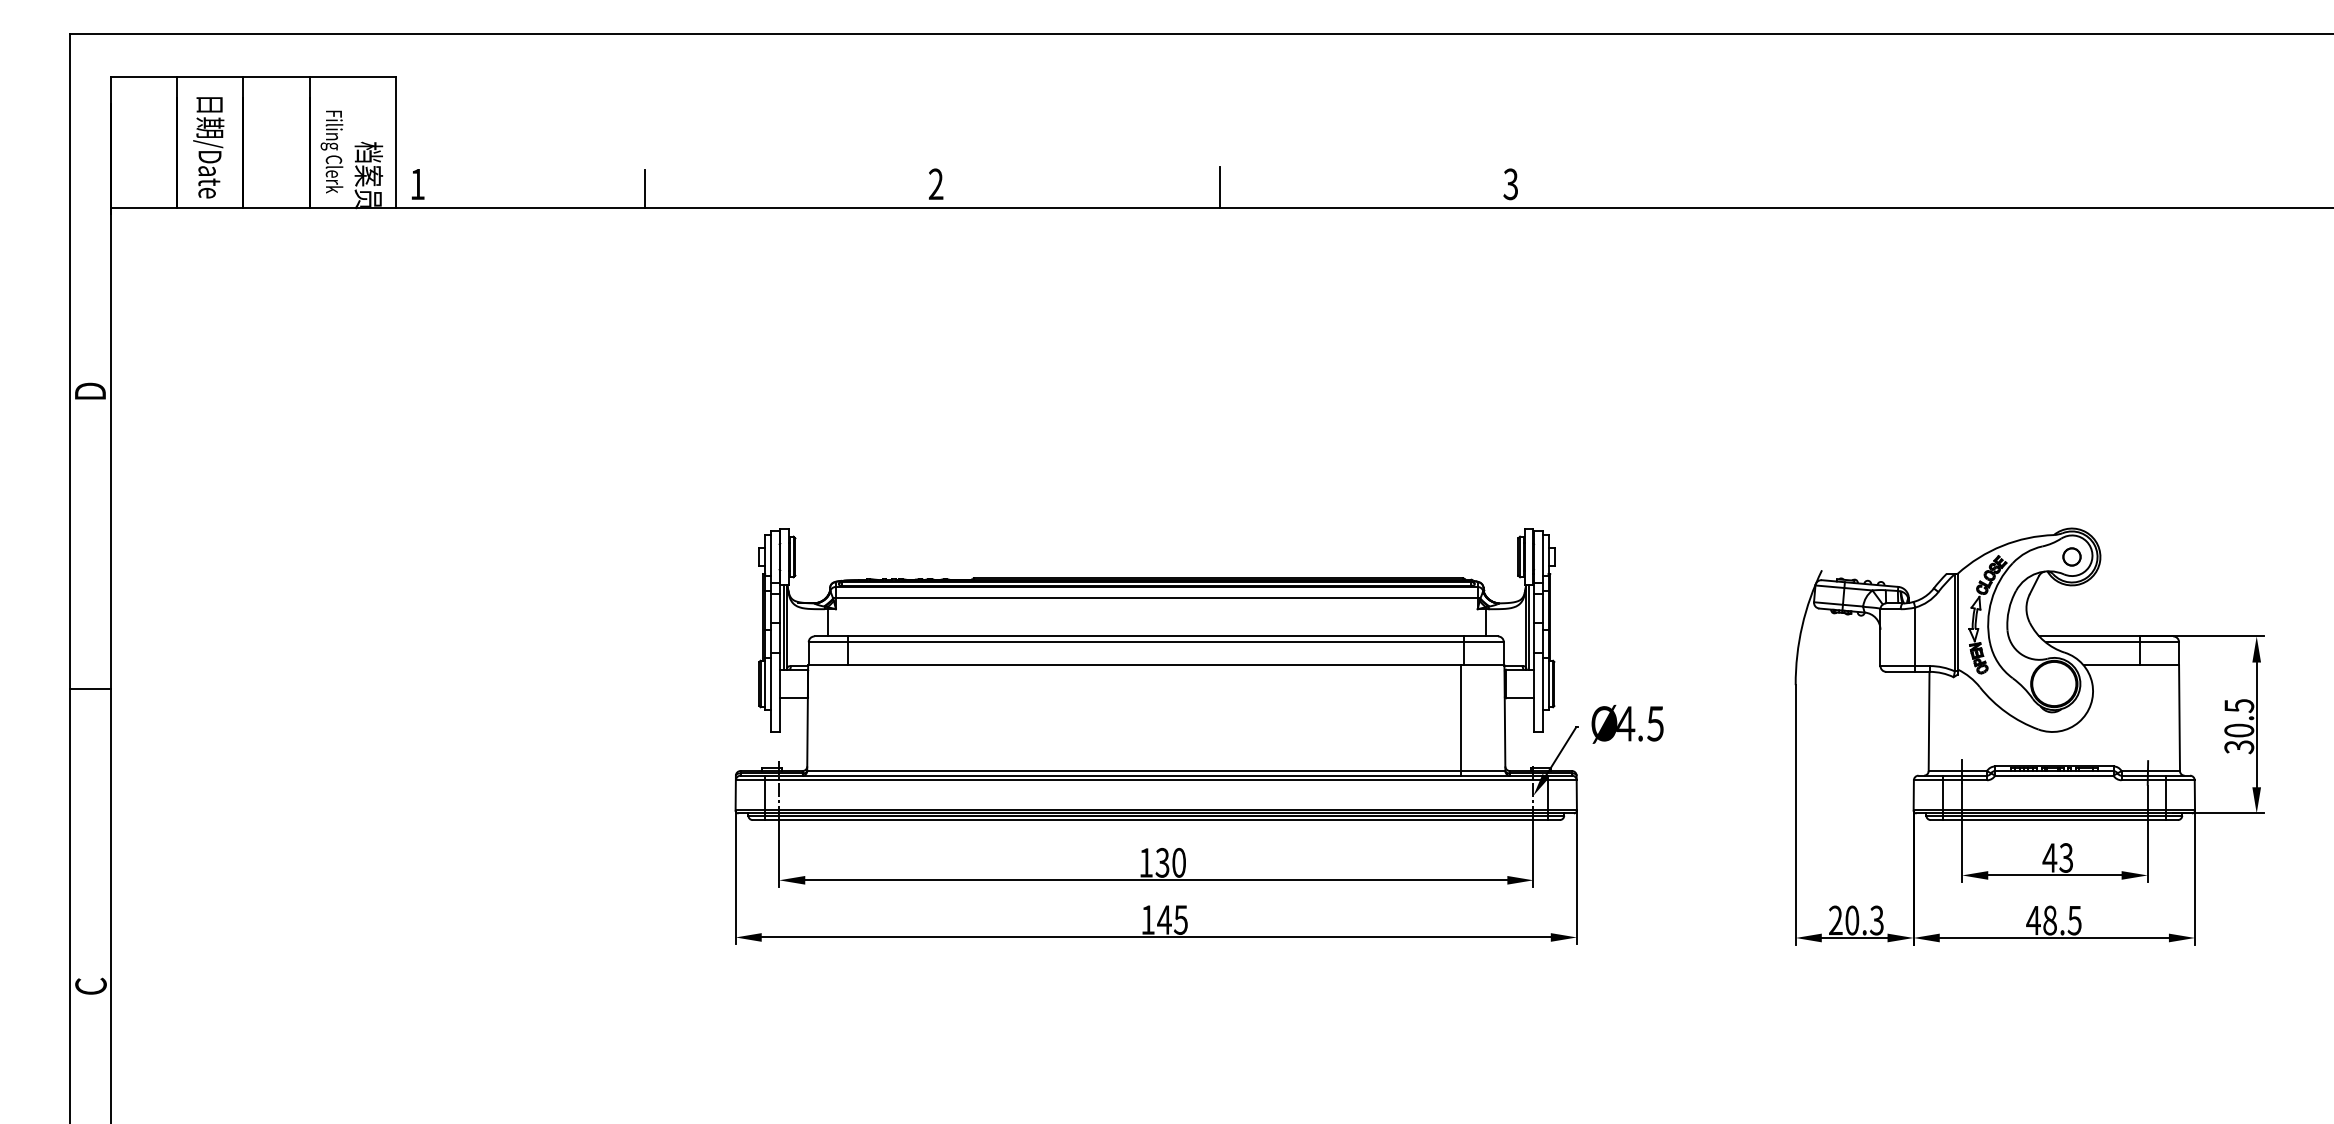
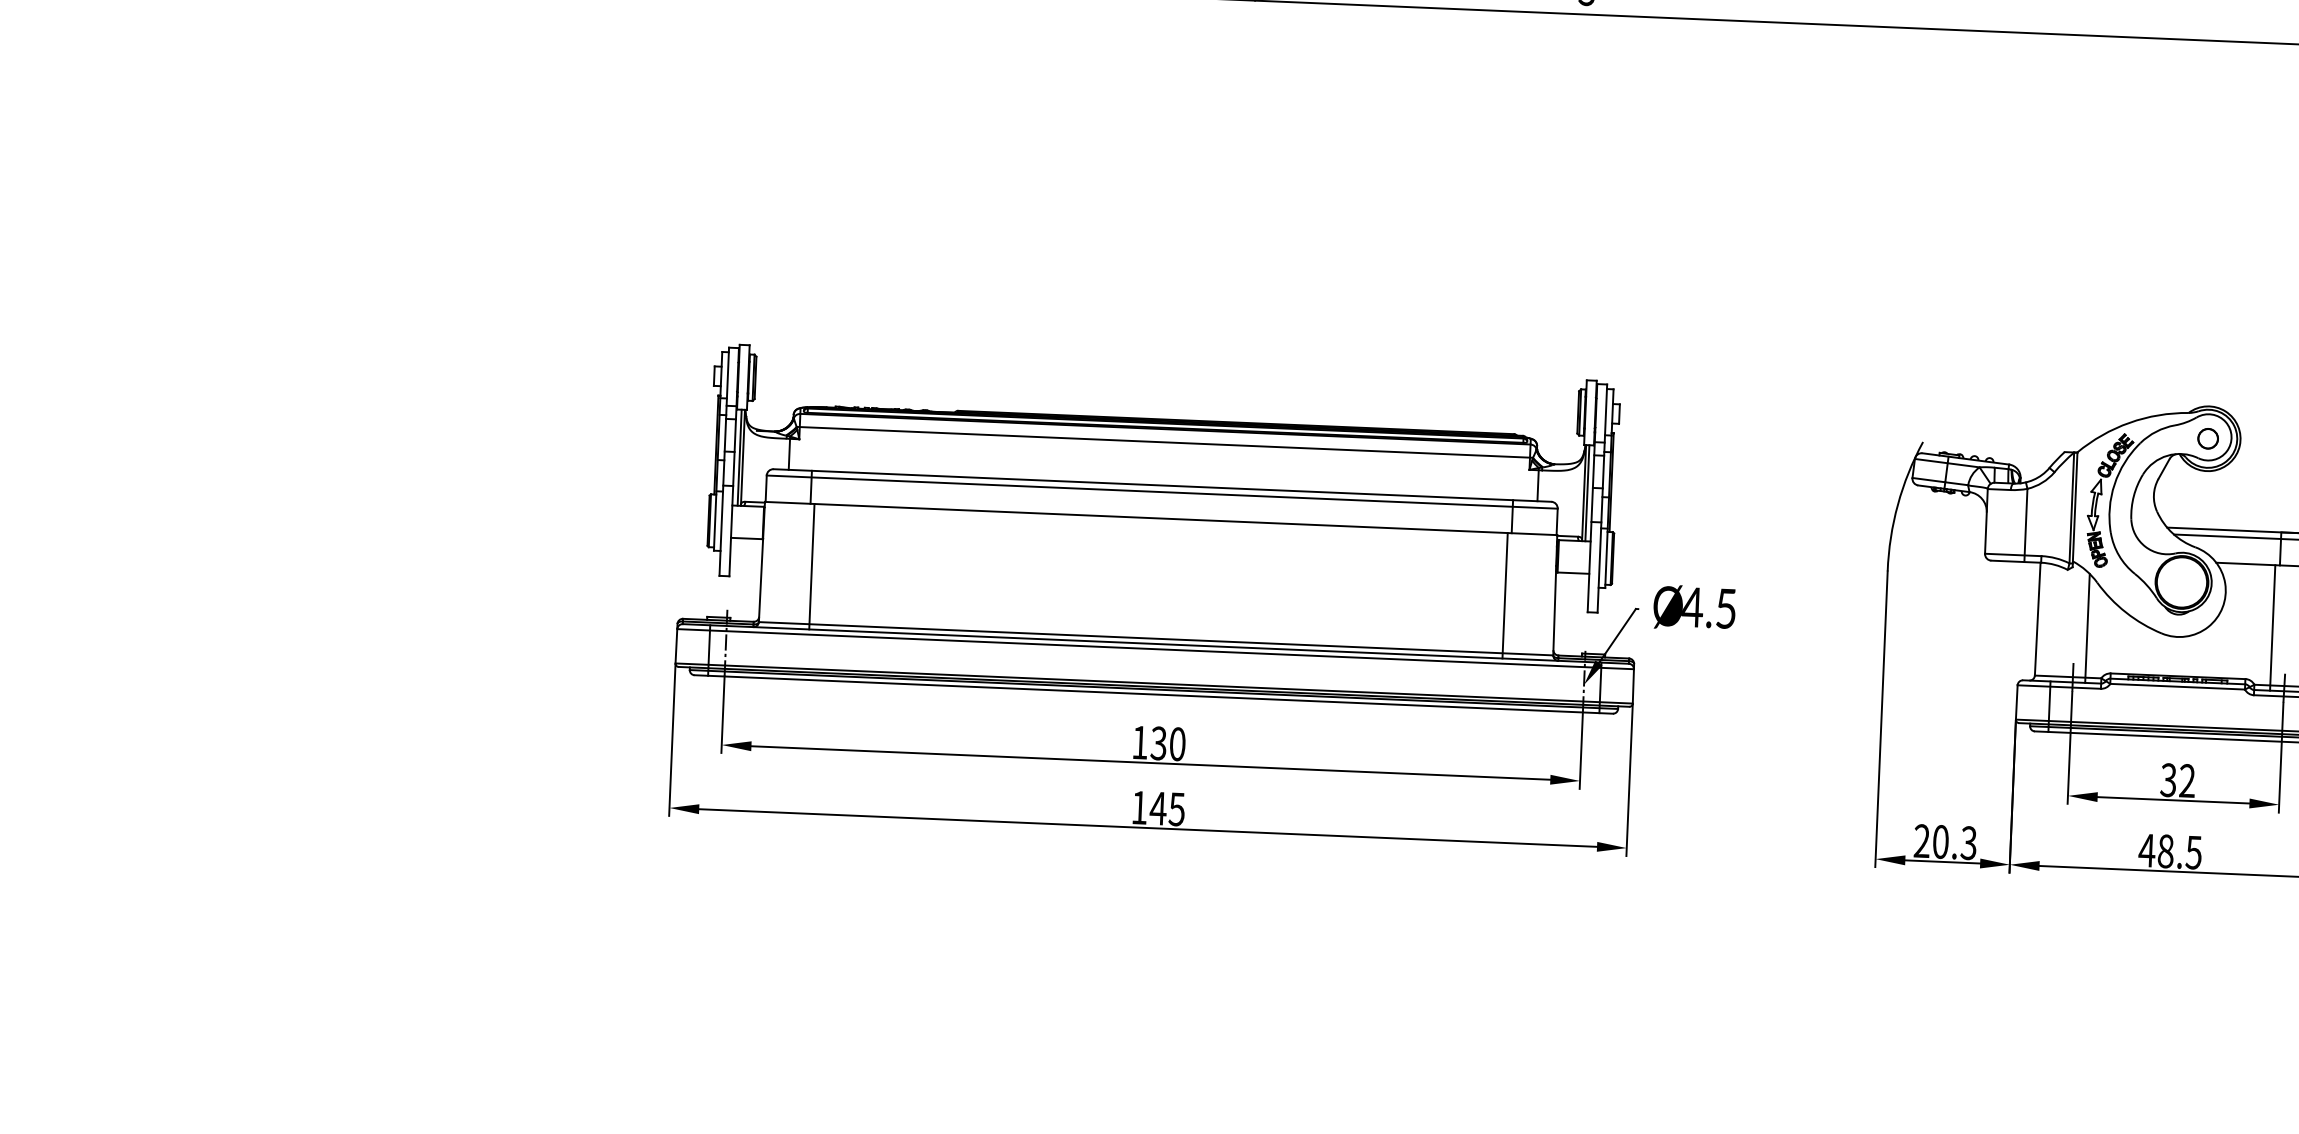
line: (851, 720) -> (811, 566), added
line: (2135, 720) -> (2272, 627), added
line: (1973, 727) -> (2087, 628), added
text: (2057, 857) -> (2177, 780), 43 -> 32

